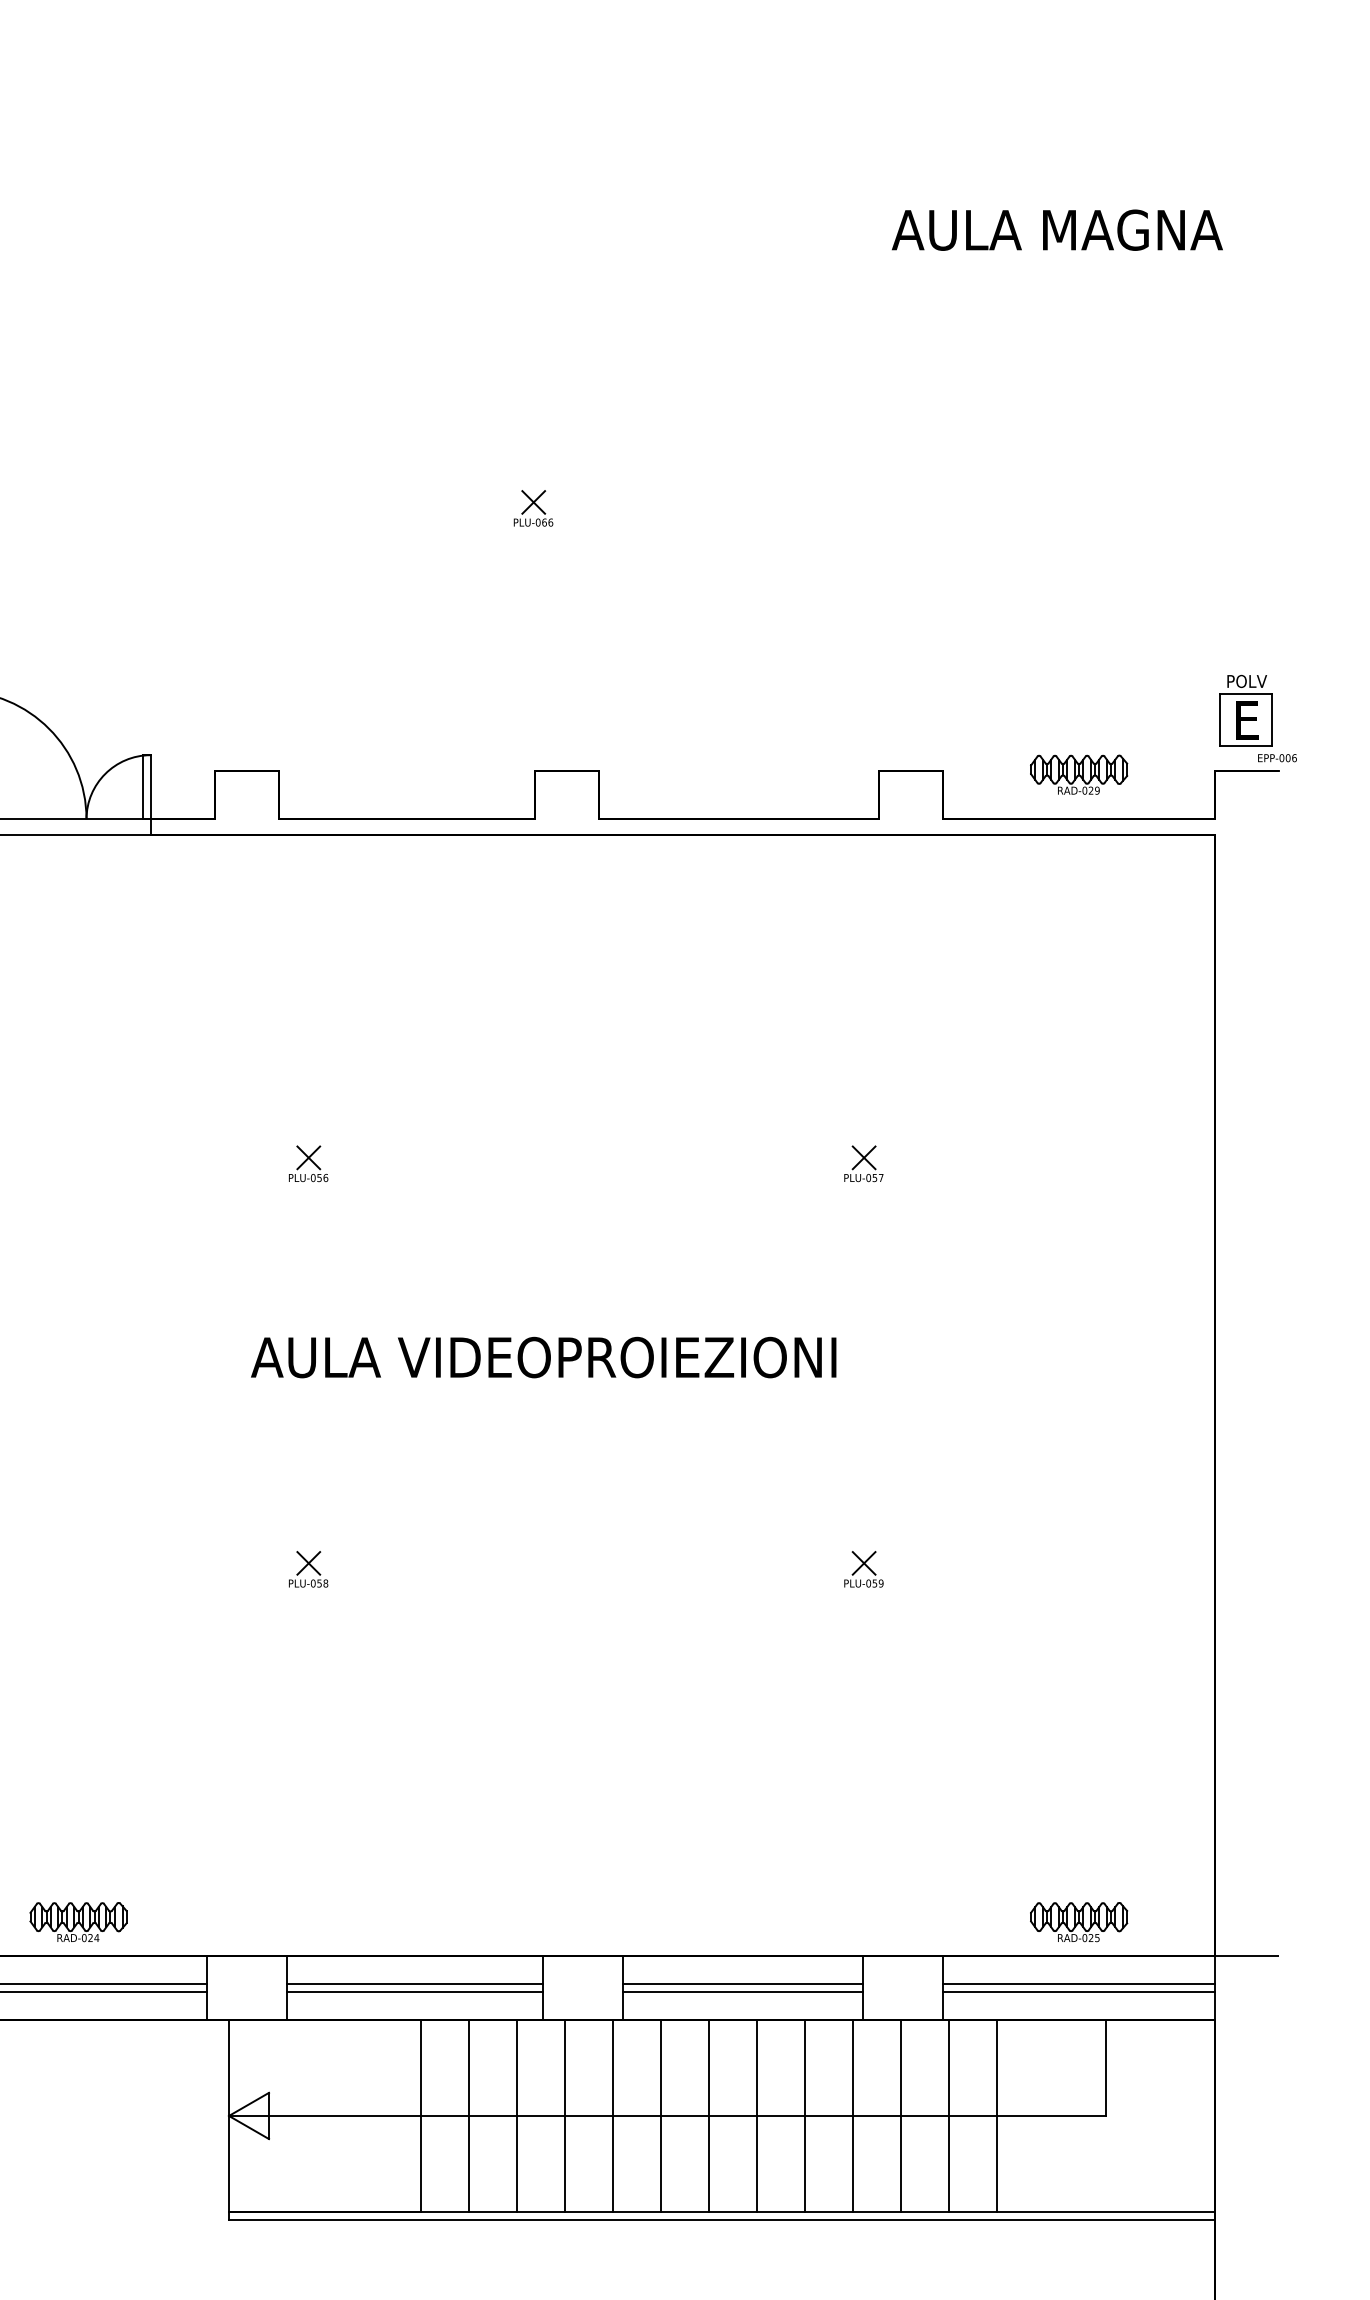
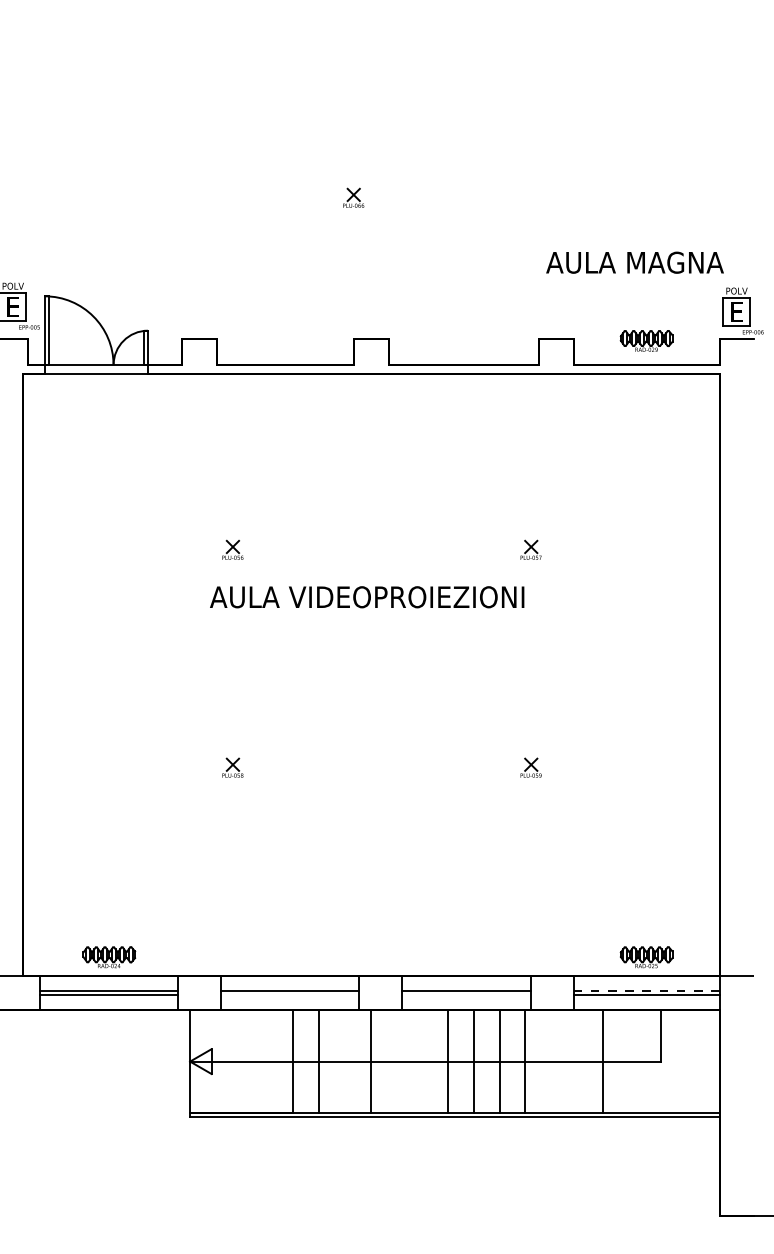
text: (1056, 229) -> (634, 262), moved
text: (544, 1358) -> (367, 597), moved
line: (1078, 1983) -> (646, 990), solid -> dashed
line: (414, 1991) -> (289, 994), removed
line: (741, 1991) -> (465, 994), removed
line: (516, 2115) -> (344, 1061), removed
line: (613, 2115) -> (396, 1061), removed
line: (661, 2115) -> (422, 1061), removed
line: (901, 2115) -> (551, 1061), removed
line: (950, 2115) -> (577, 1061), removed

